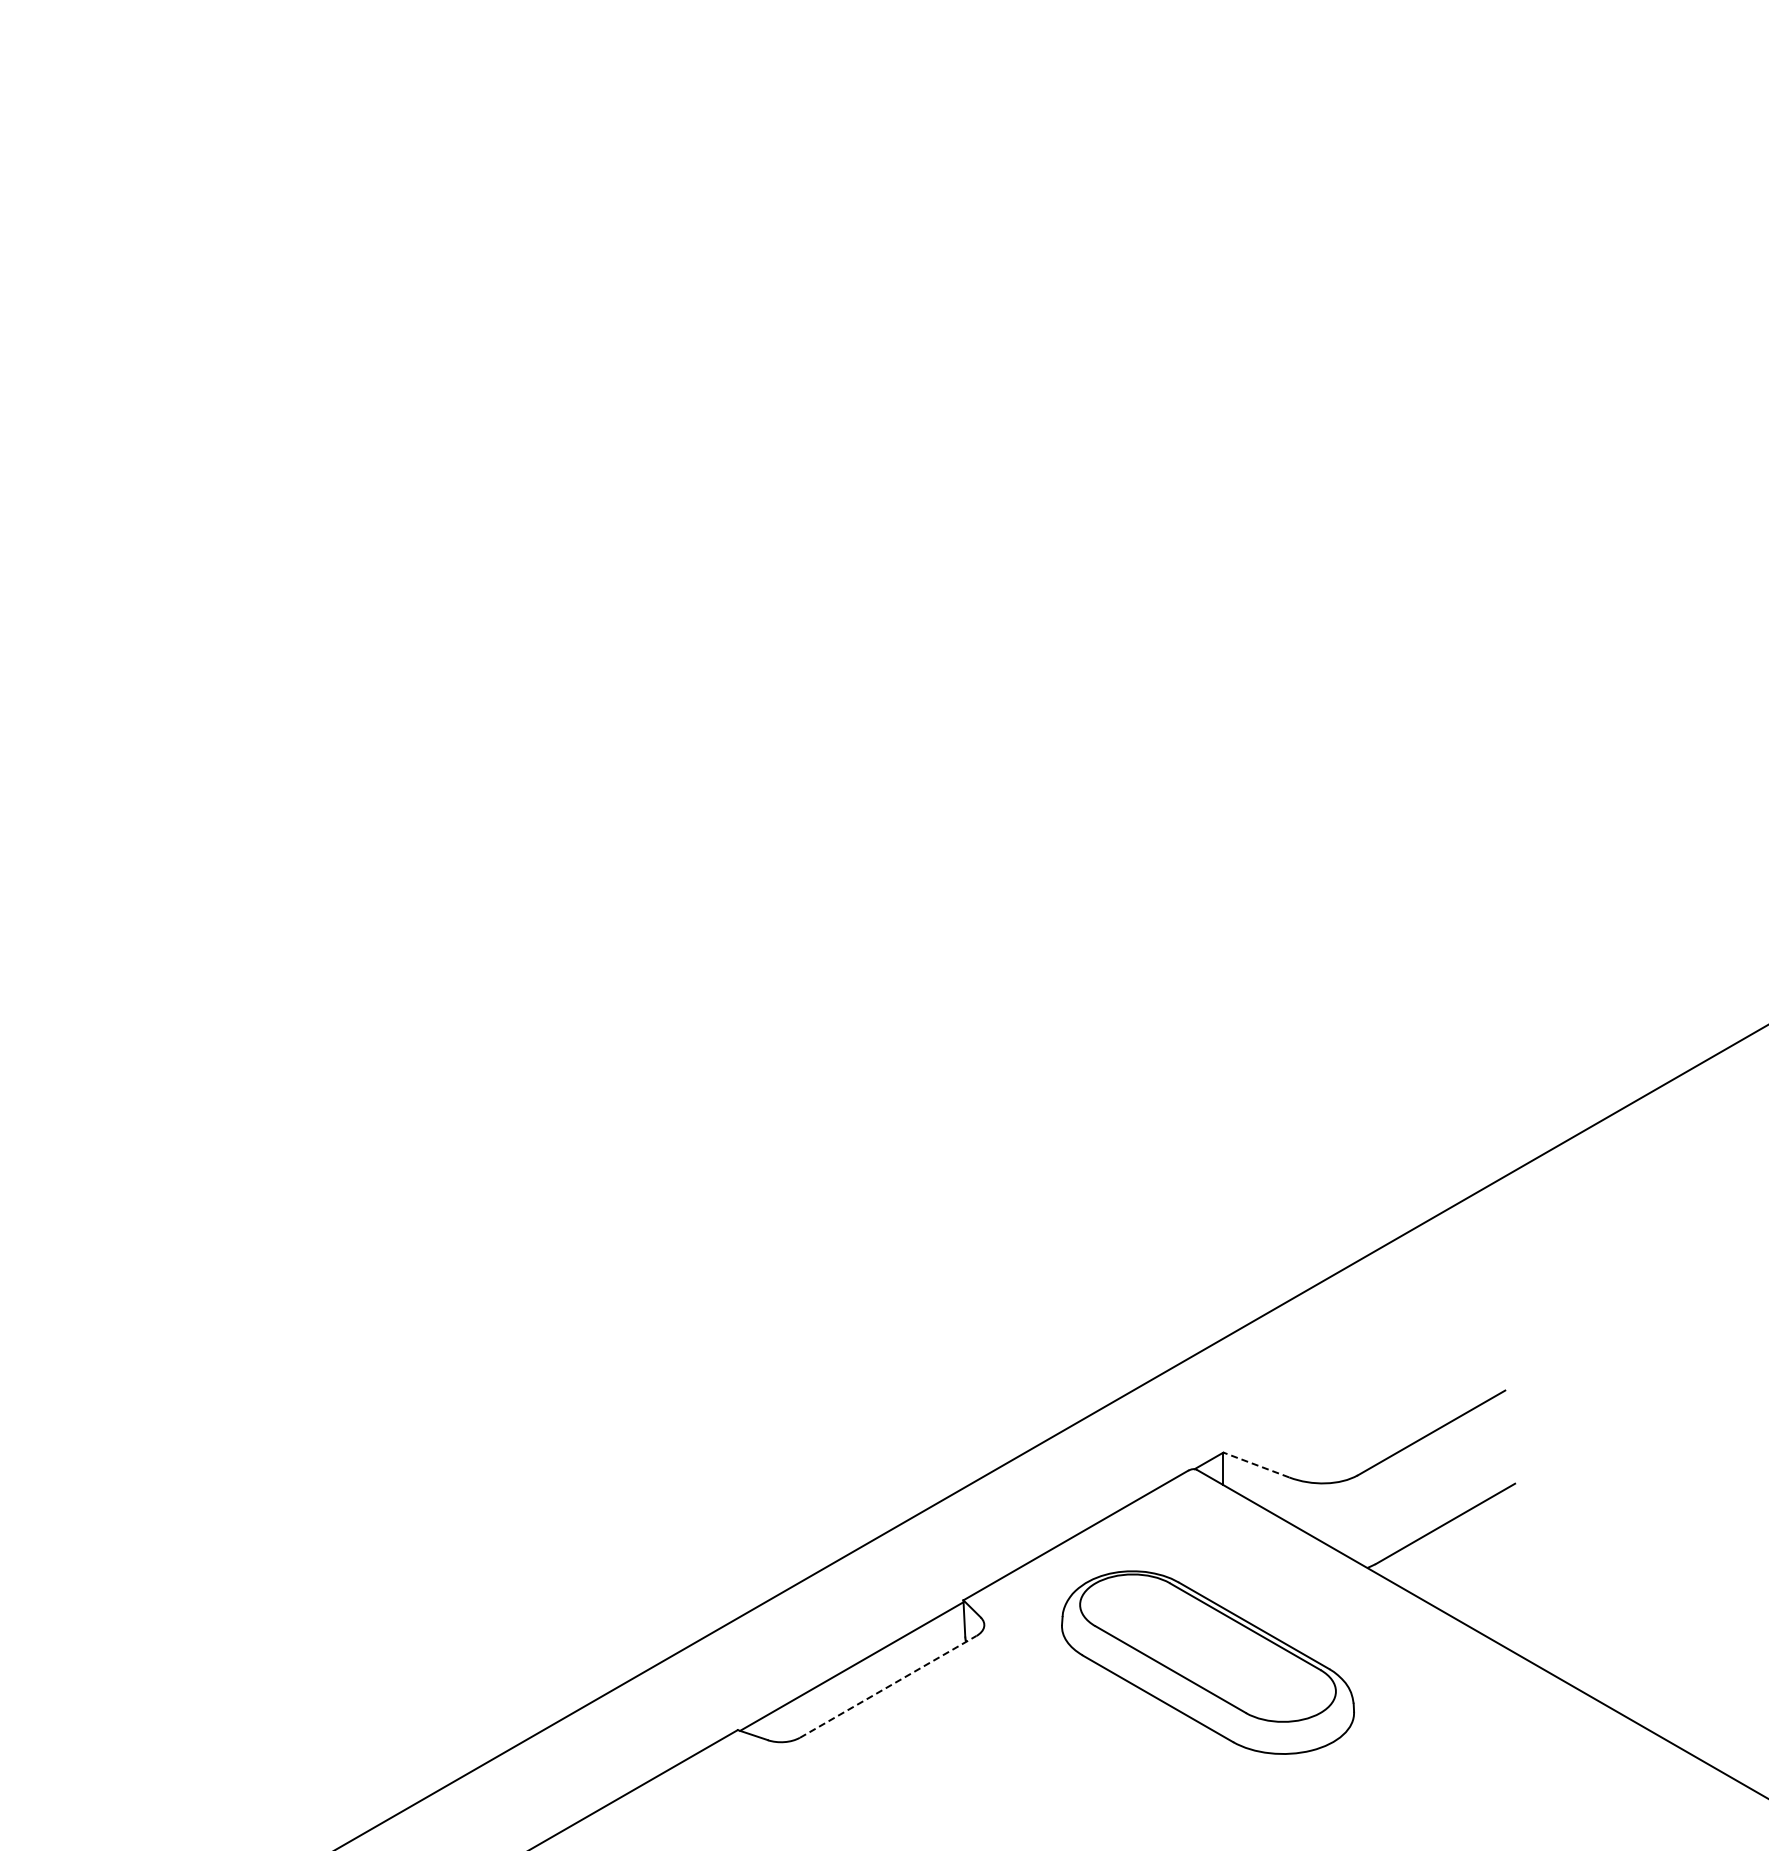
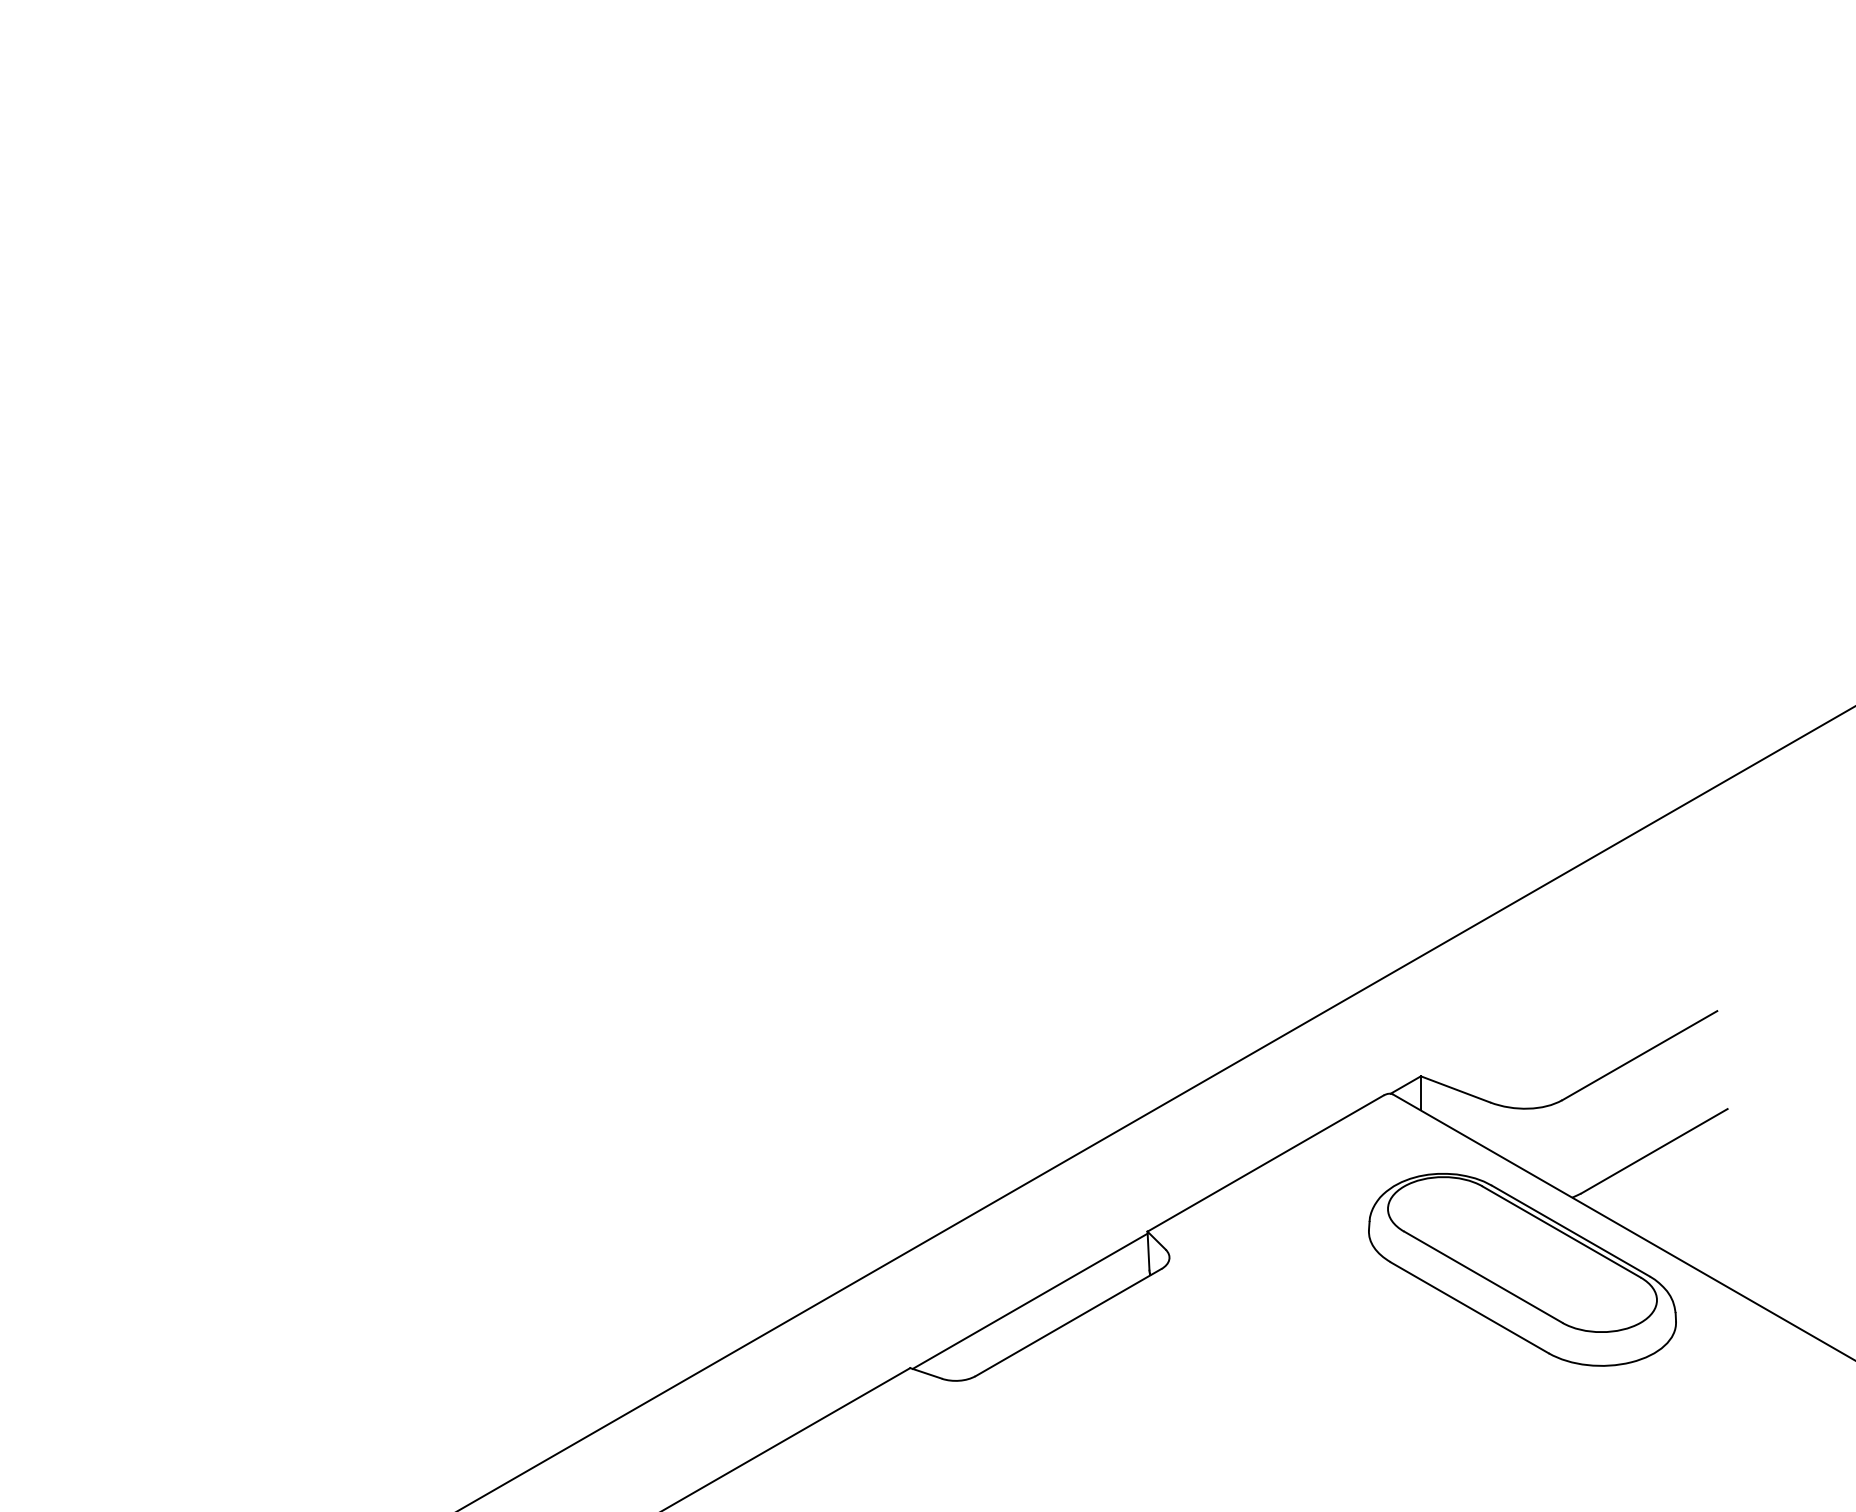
line: (1255, 1464) -> (1454, 1088), dashed -> solid
part: (1207, 1662) -> (1521, 1269), moved
line: (888, 1686) -> (1068, 1322), dashed -> solid

